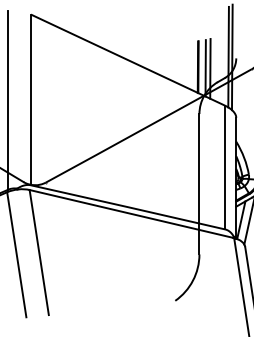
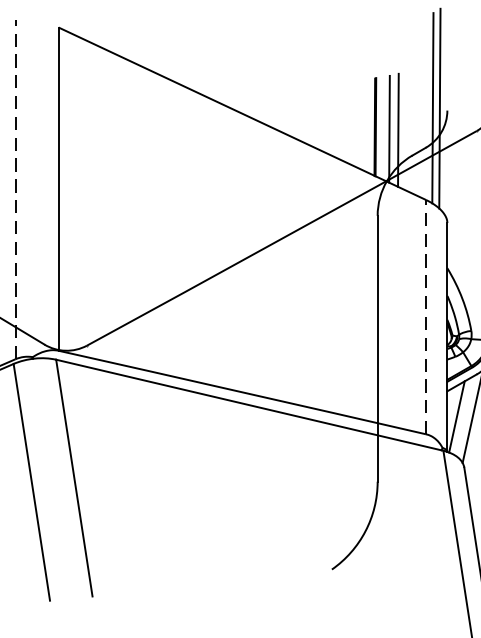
line: (8, 99) -> (16, 188), solid -> dashed
line: (224, 167) -> (425, 317), solid -> dashed

